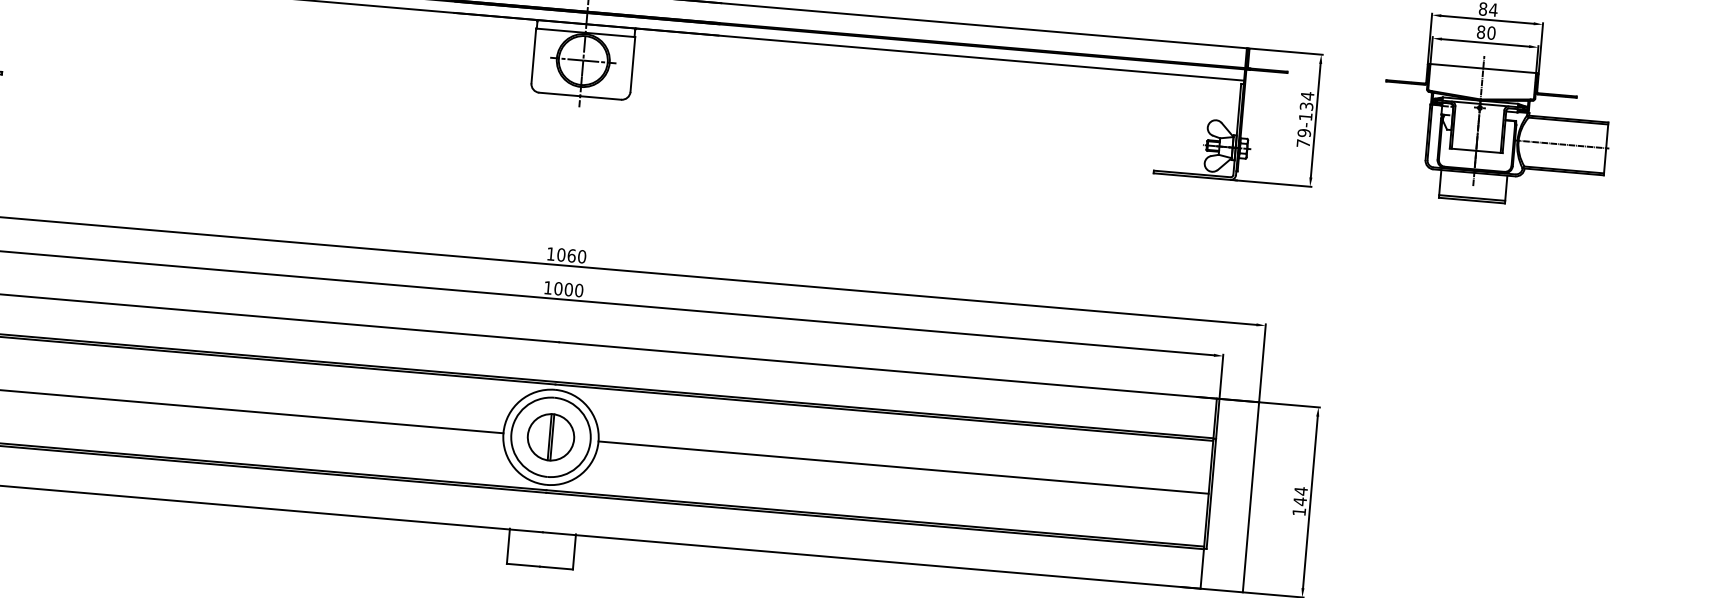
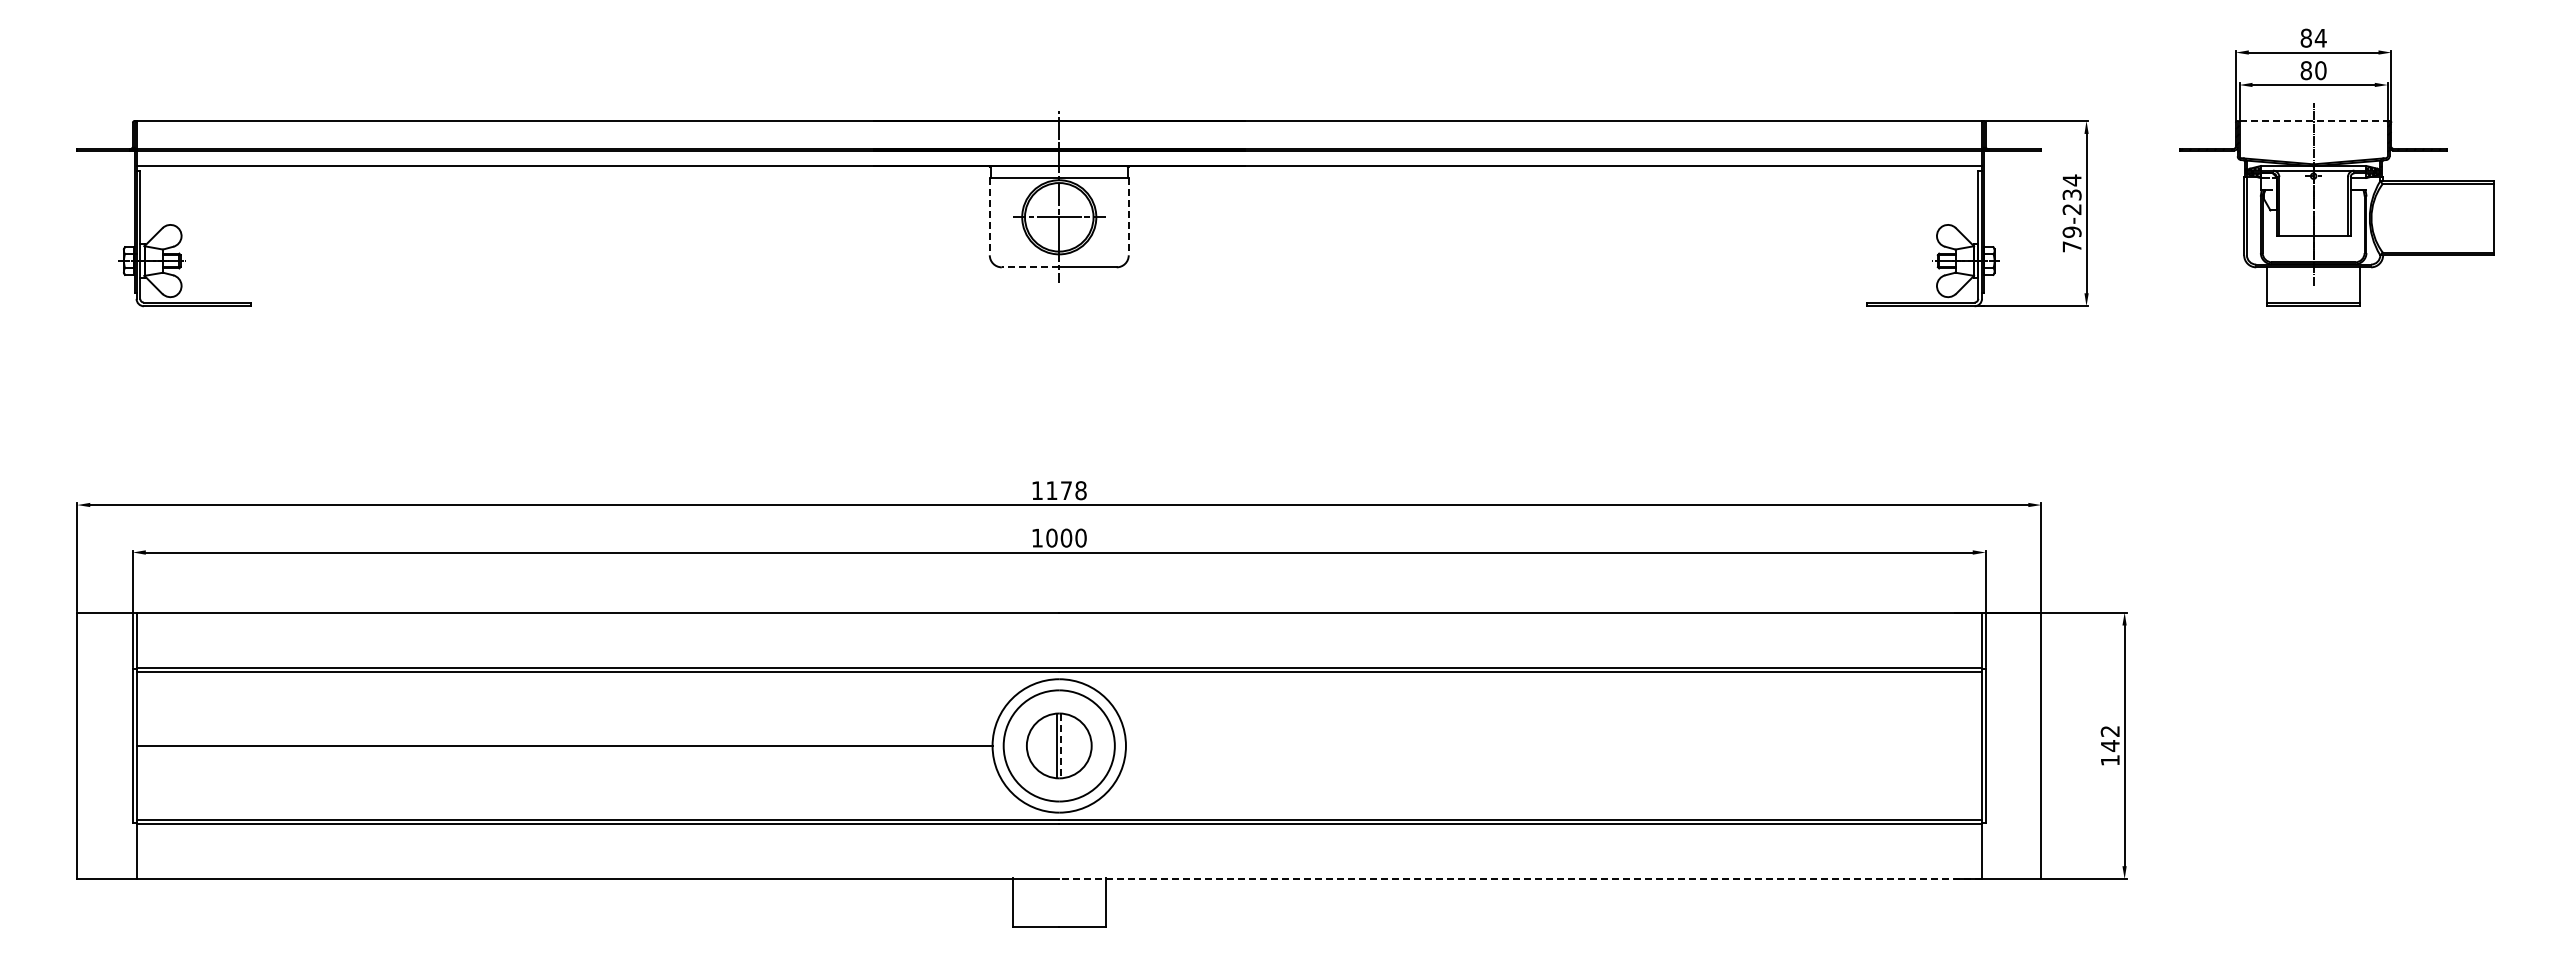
line: (533, 56) -> (989, 217), solid -> dashed
line: (632, 64) -> (1128, 217), solid -> dashed
line: (1483, 68) -> (2313, 120), solid -> dashed
line: (559, 94) -> (1030, 267), solid -> dashed
text: (1305, 116) -> (2071, 209), 79-134 -> 79-234
line: (1561, 144) -> (2431, 217), removed
text: (571, 255) -> (1066, 490), 1060 -> 1178
line: (552, 437) -> (1061, 746), solid -> dashed
line: (903, 467) -> (1553, 745), removed
text: (1300, 491) -> (2109, 731), 144 -> 142
line: (871, 560) -> (1520, 879), solid -> dashed

